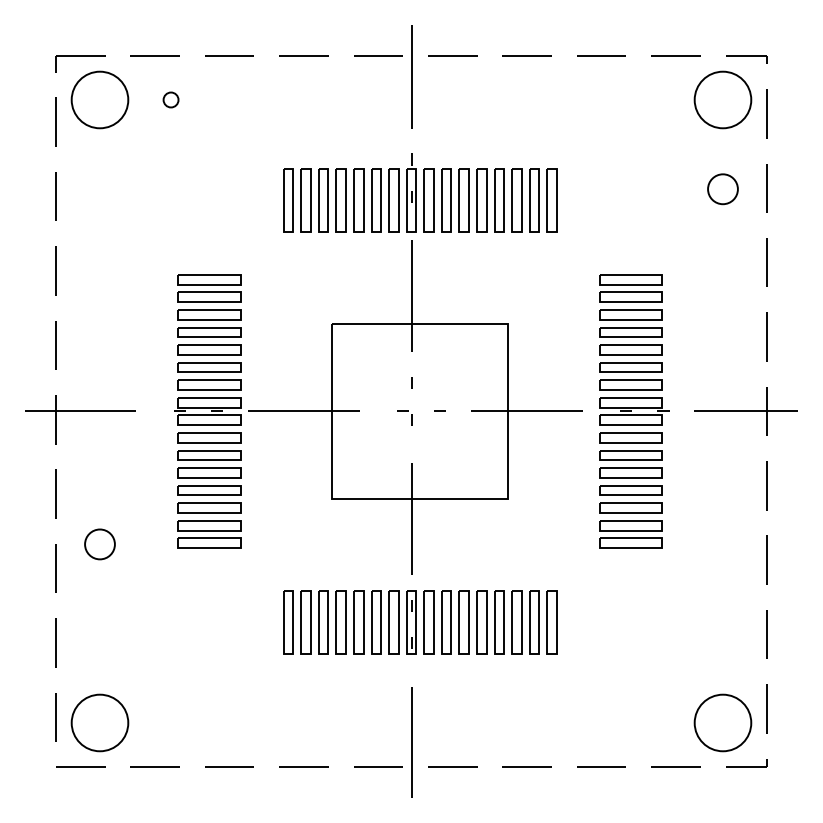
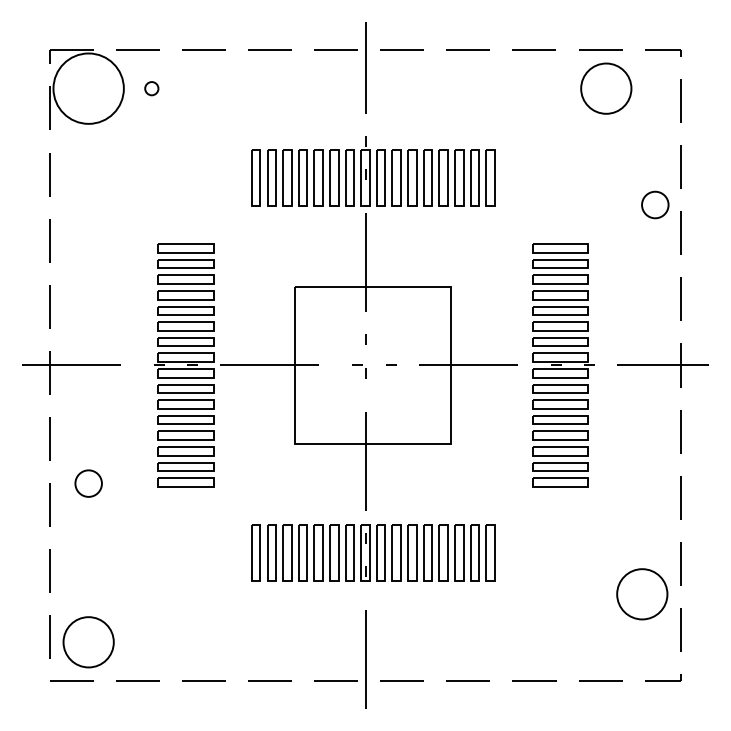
circle: (99, 99) -> (88, 88), size x1.4
circle: (723, 99) -> (606, 88), moved
circle: (723, 188) -> (655, 204), moved
circle: (723, 723) -> (642, 594), moved

